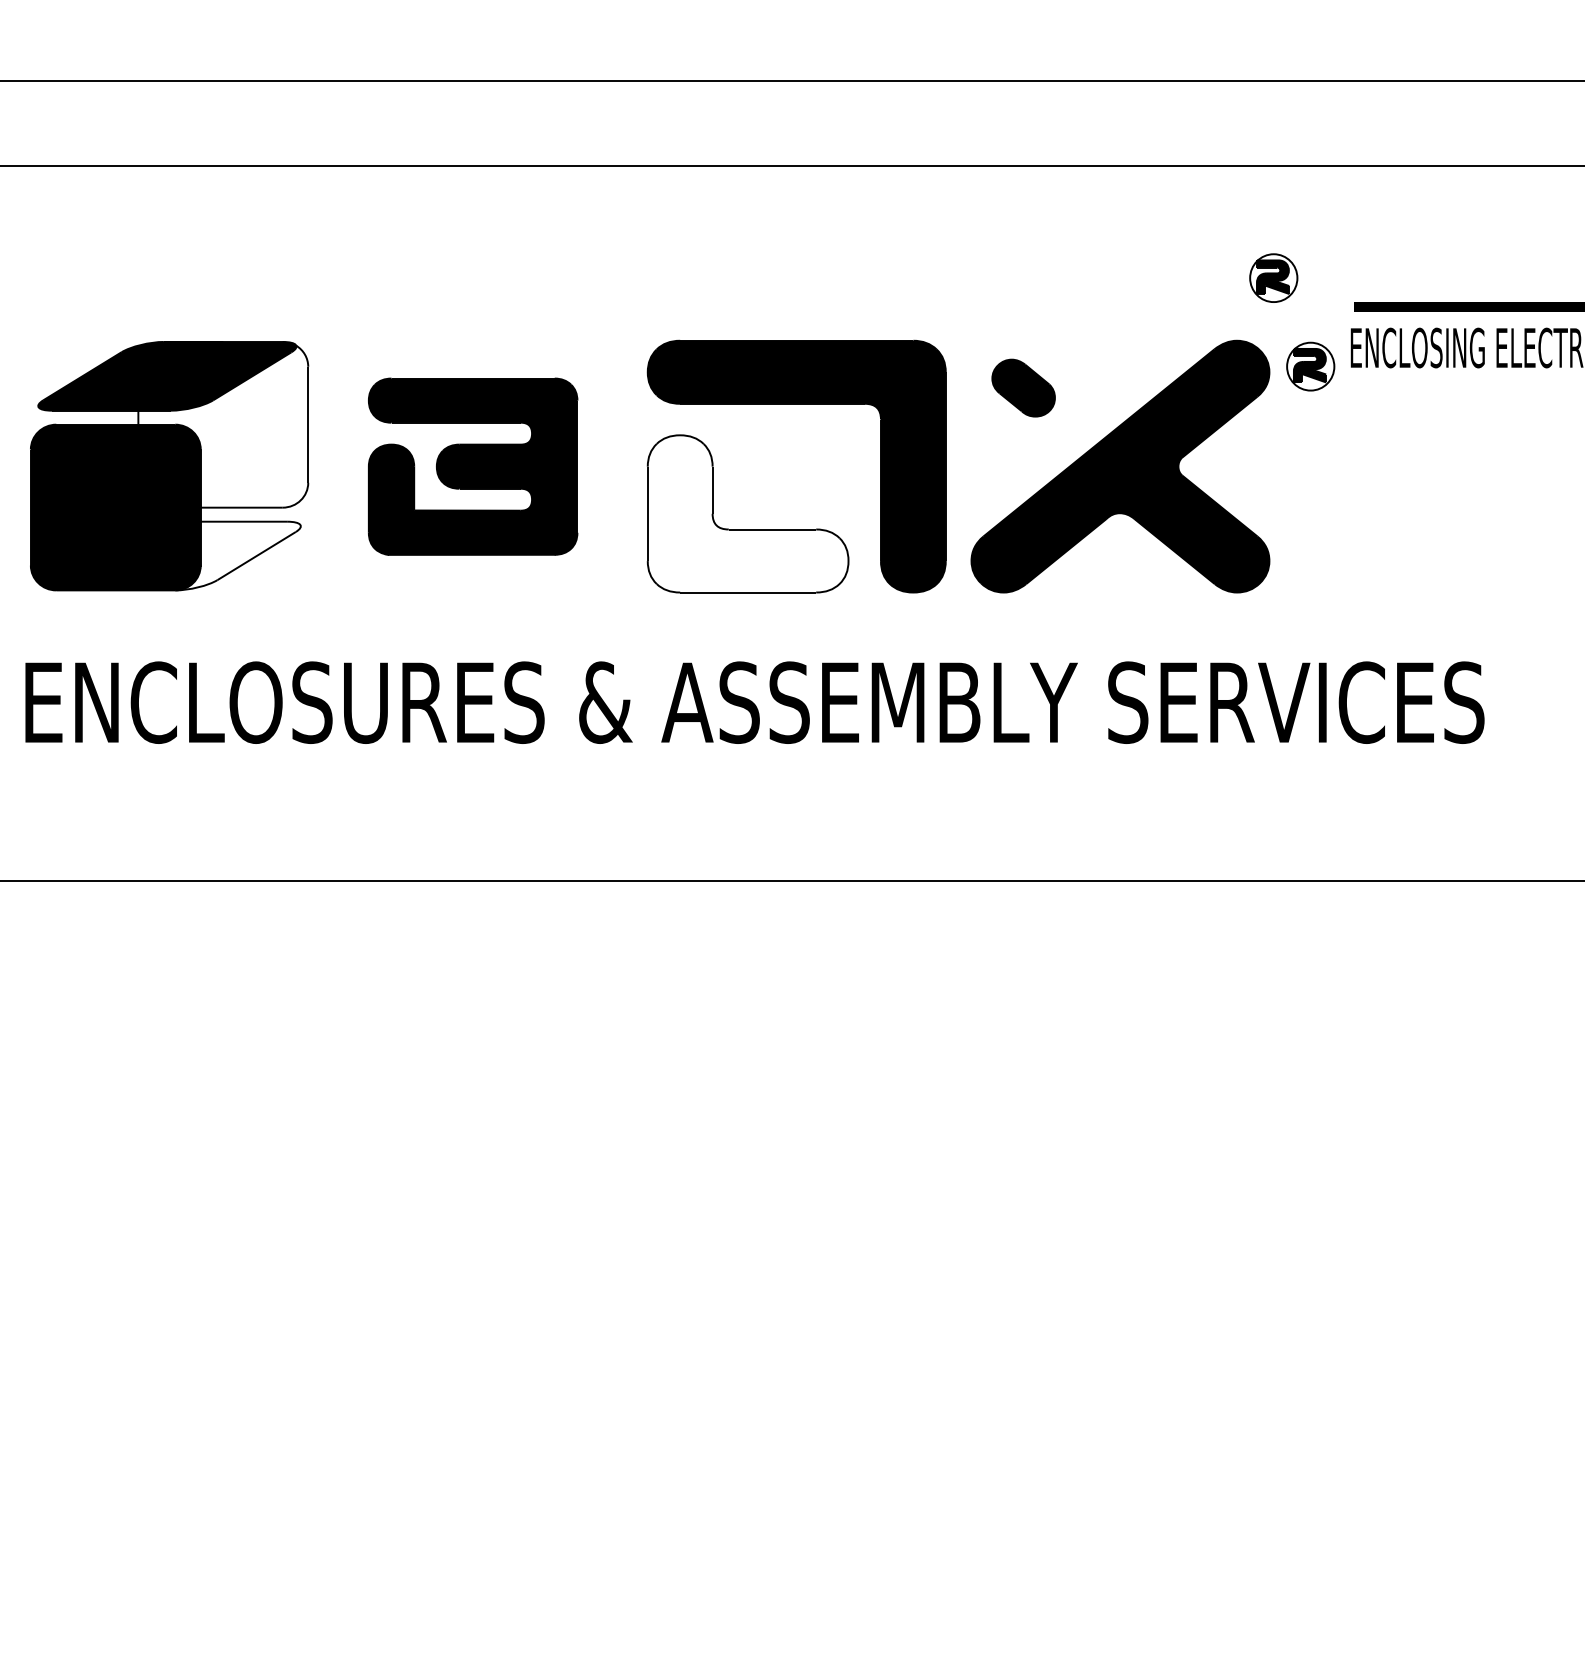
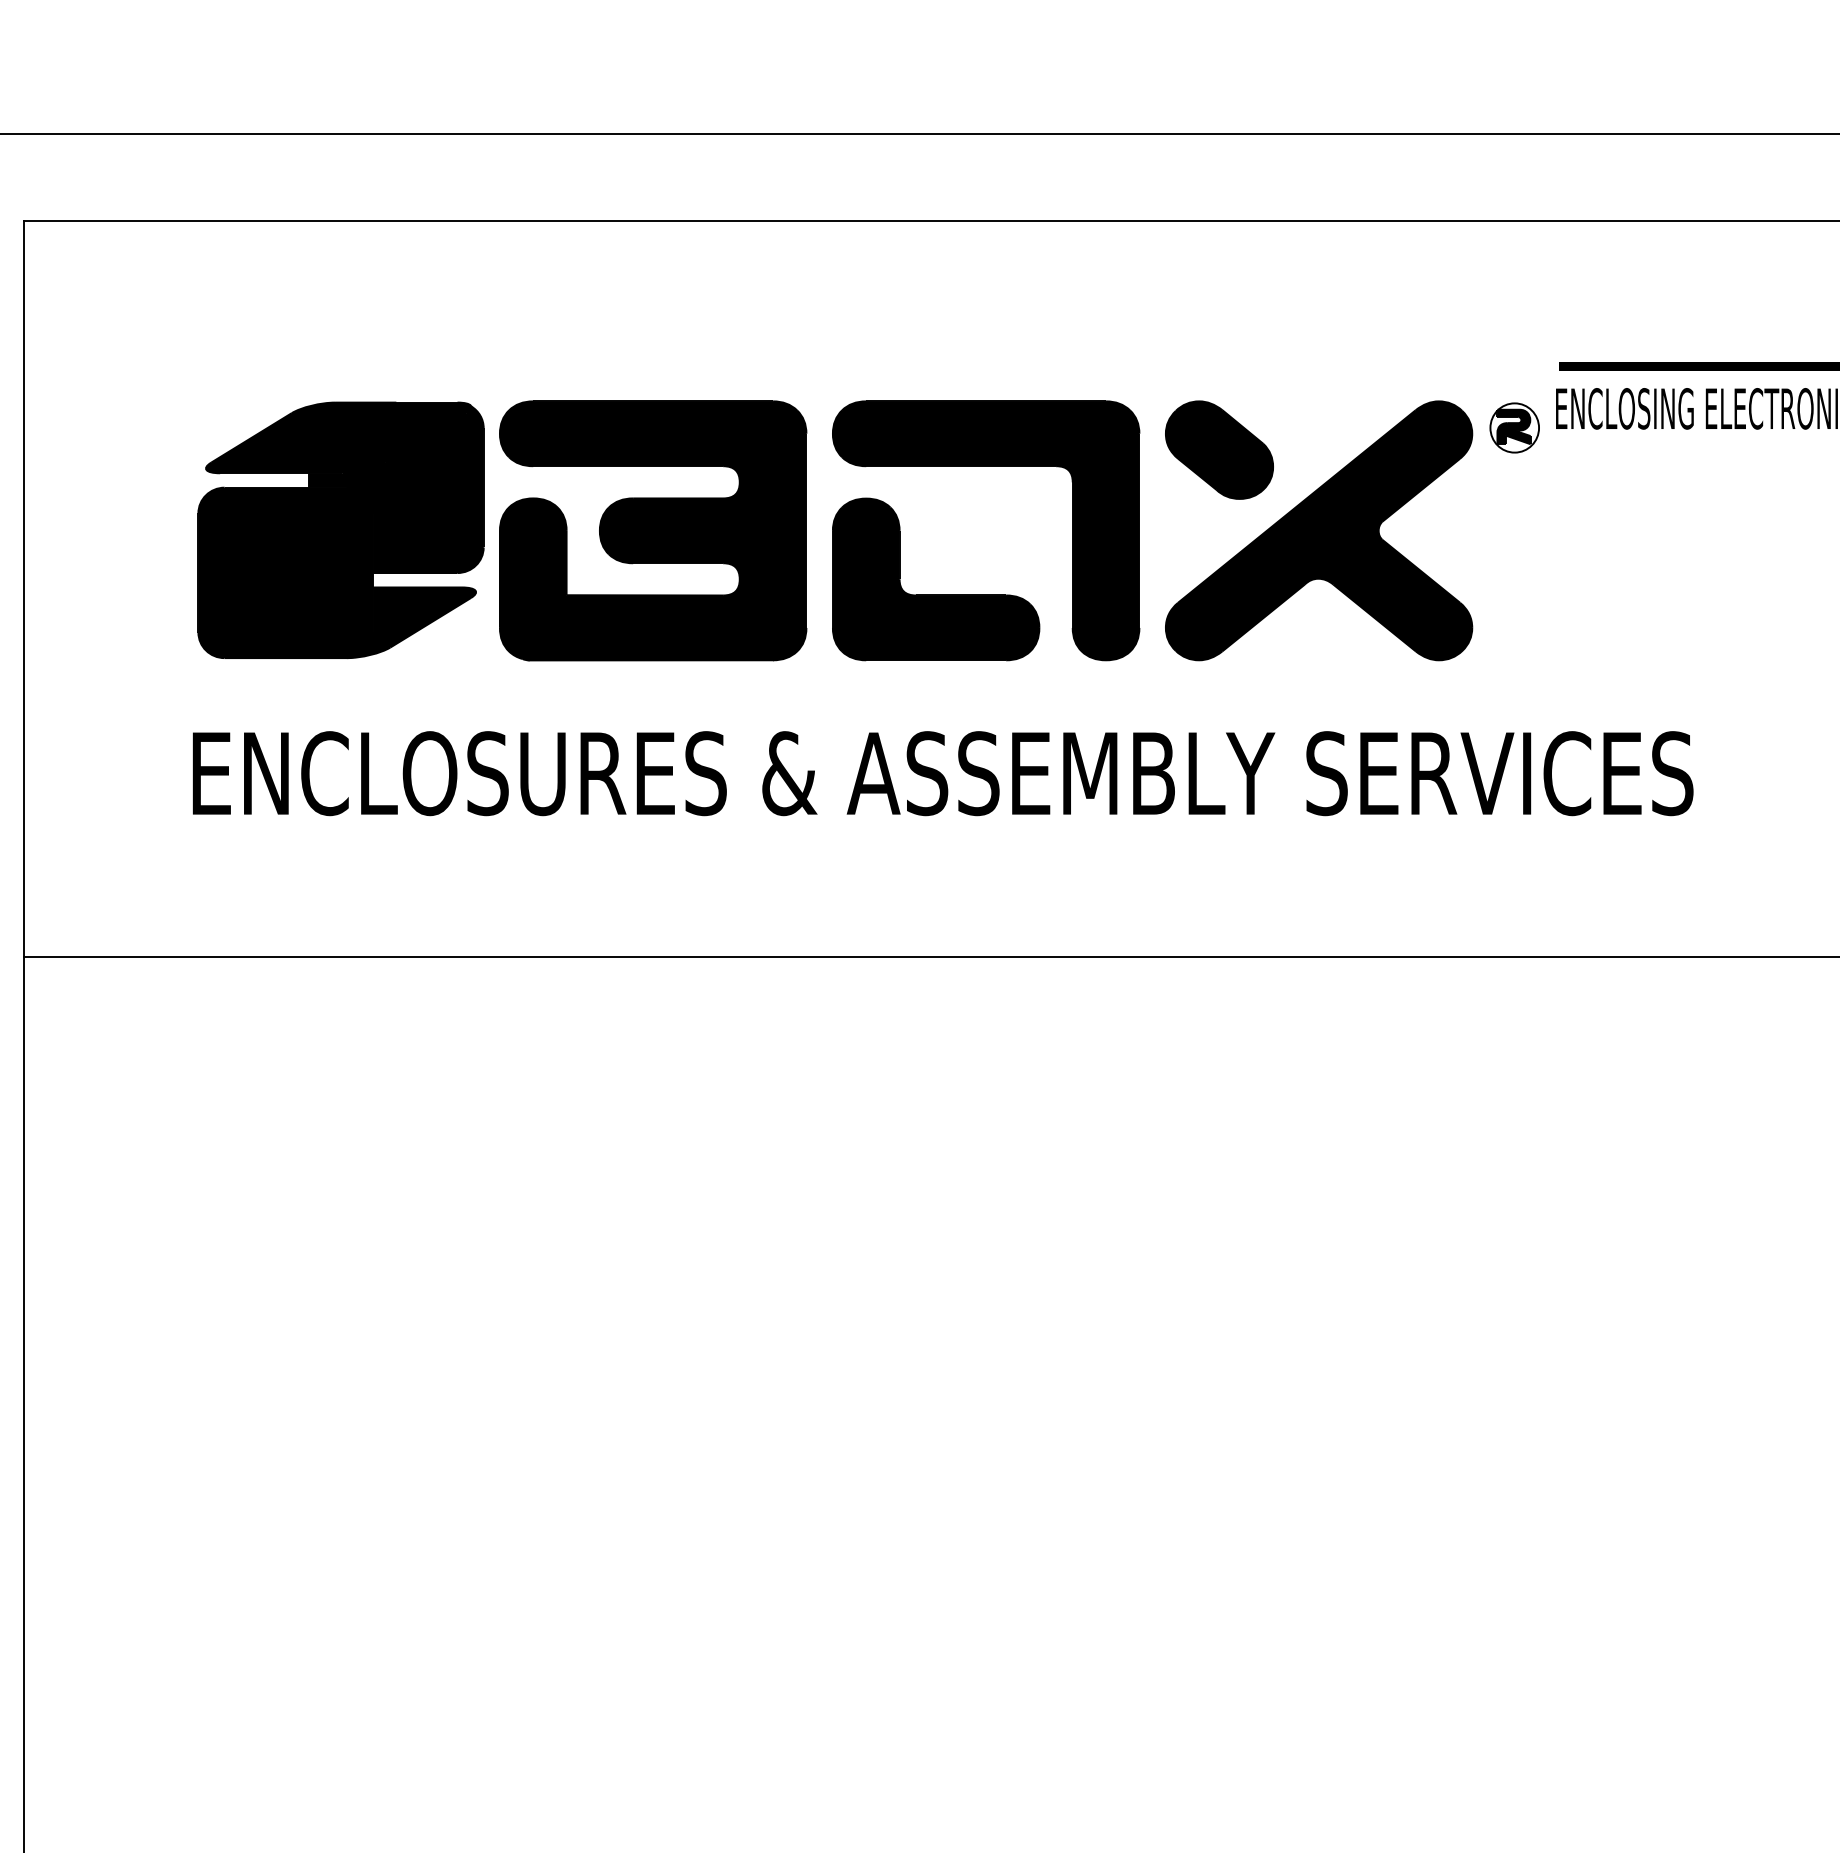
part: (1273, 277) -> (1476, 336), removed
part: (1023, 387) -> (1219, 449), size x1.67
fill: (222, 426) -> (395, 489), added
part: (473, 466) -> (653, 530), size x1.43
fill: (747, 513) -> (935, 579), added
fill: (238, 555) -> (411, 622), added

